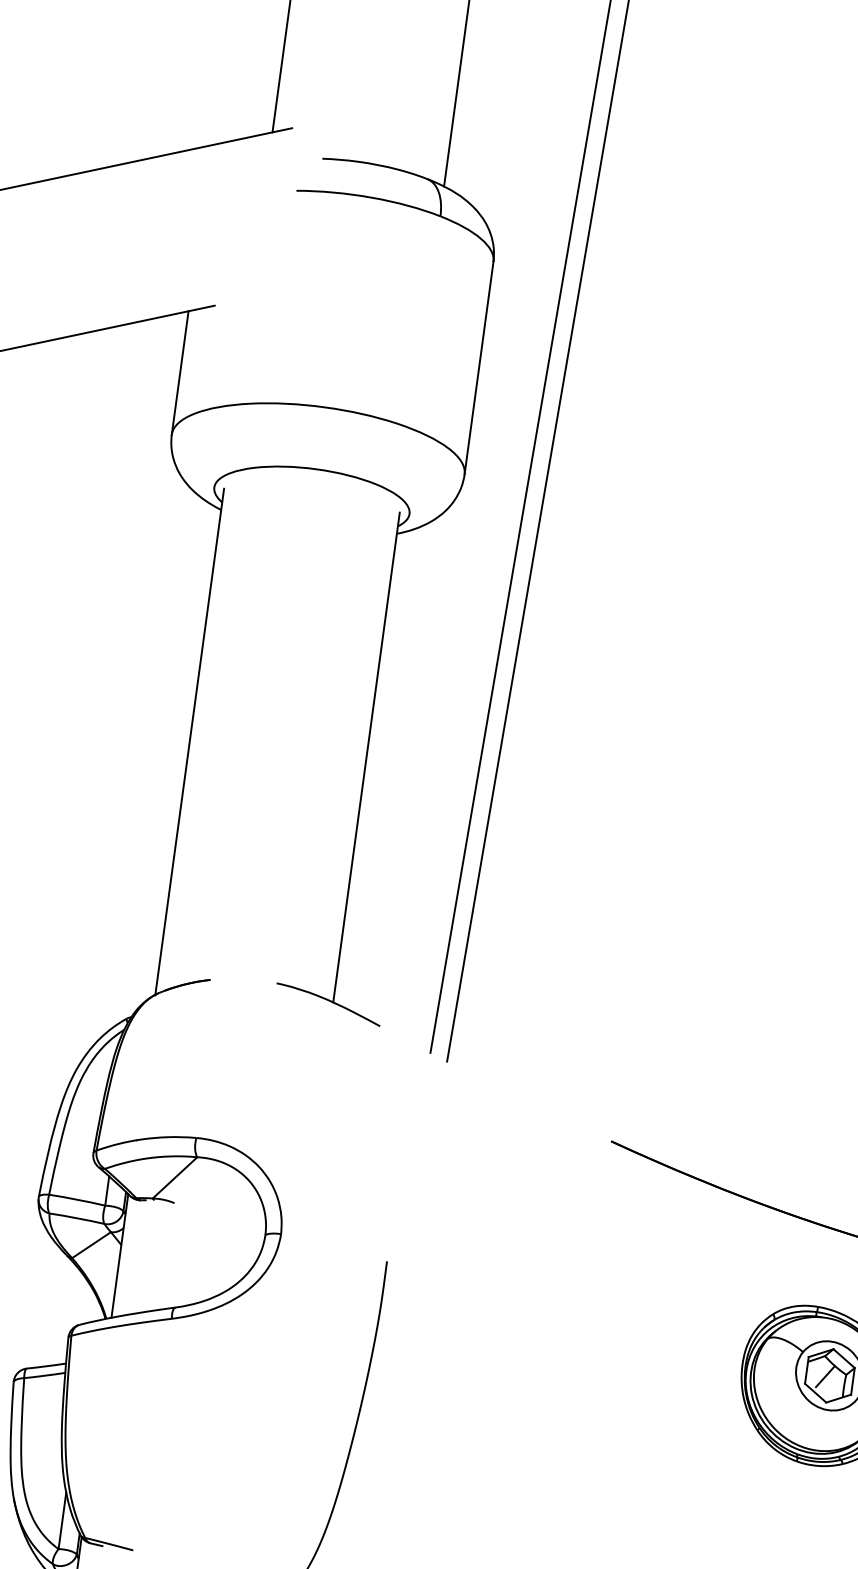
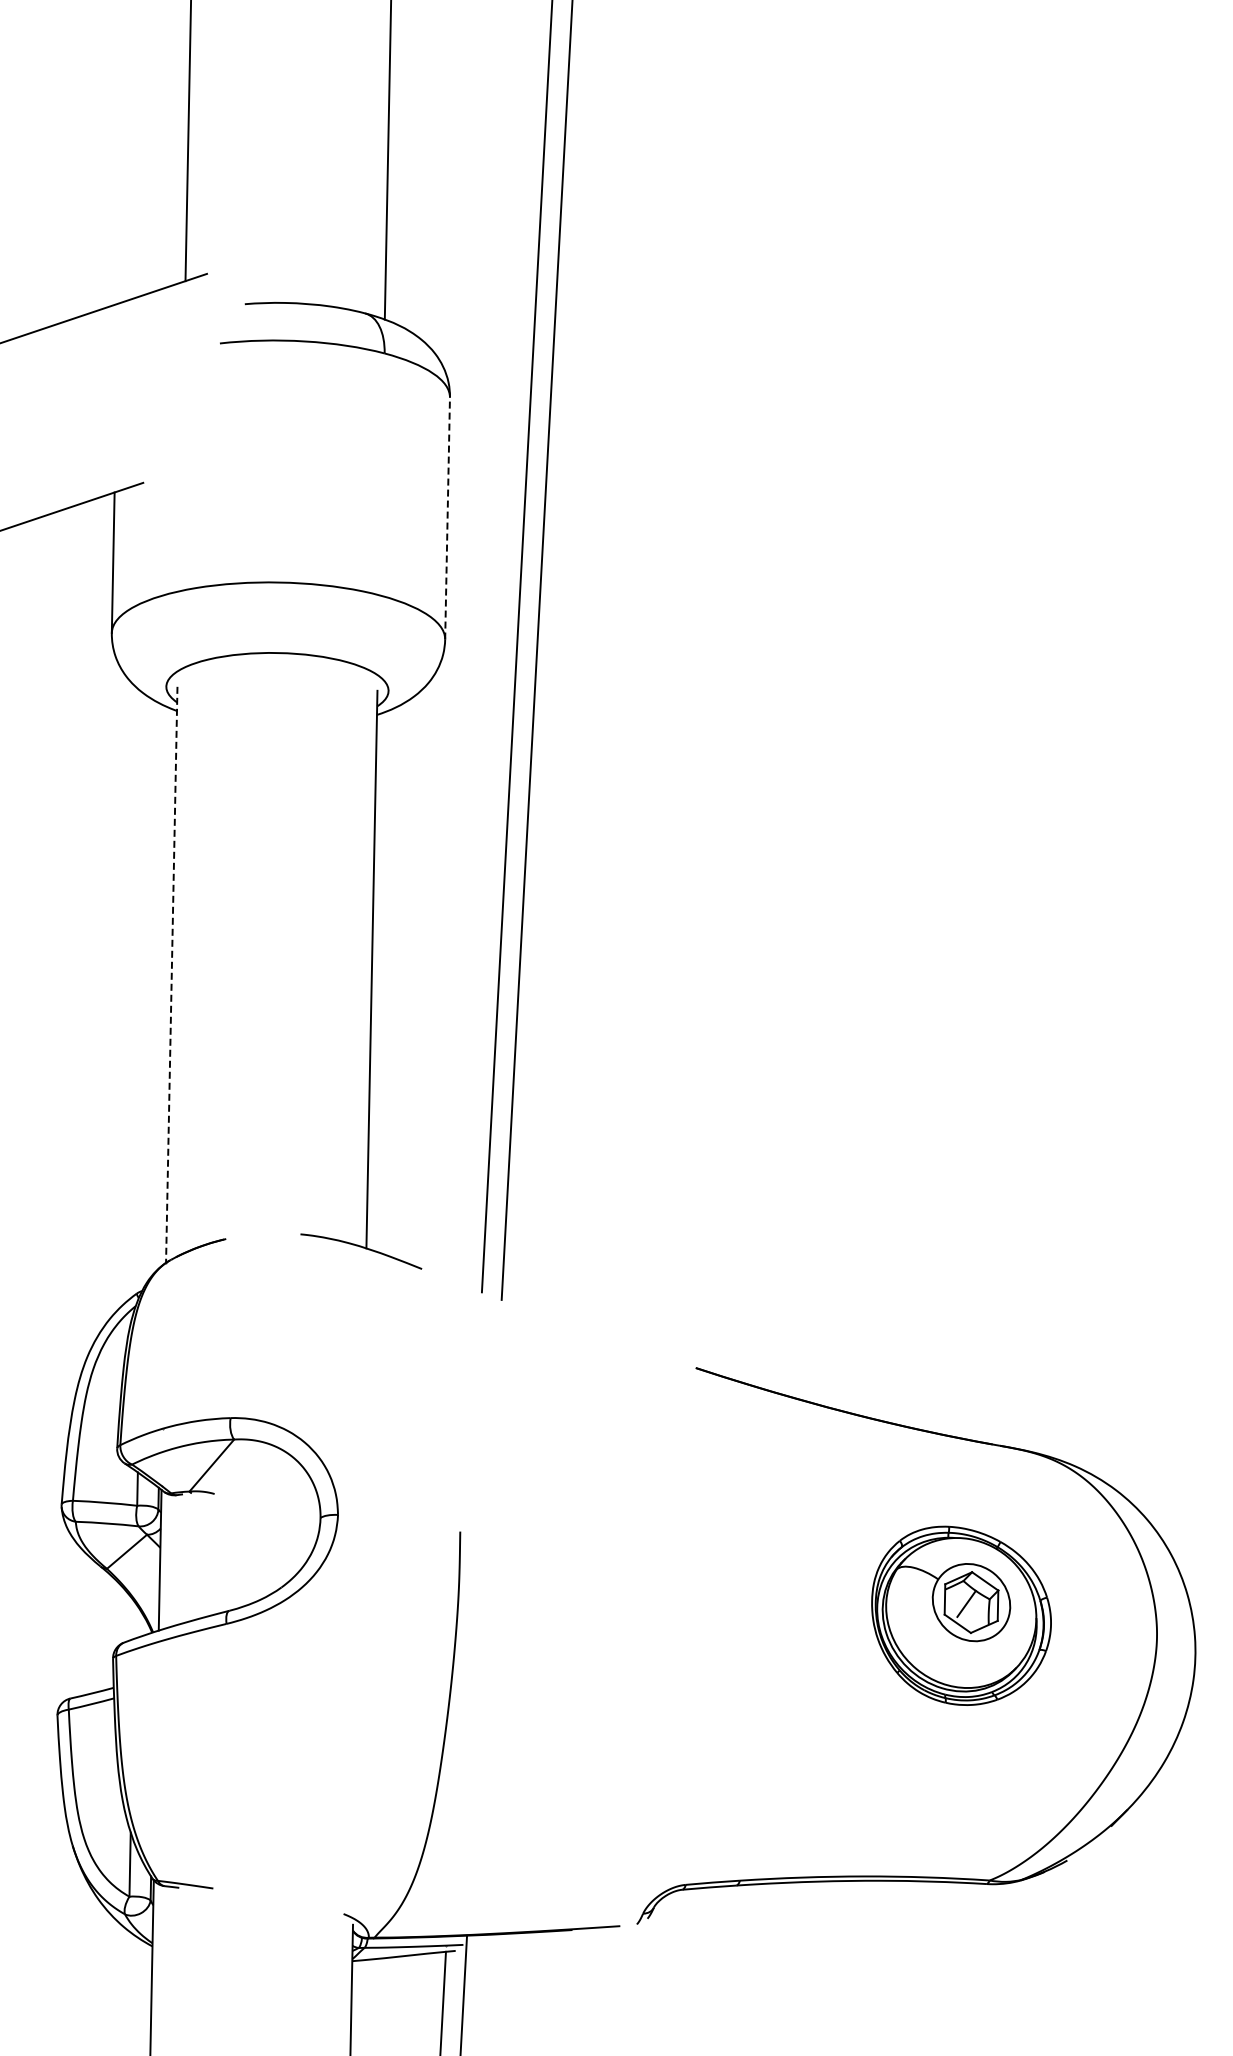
line: (478, 368) -> (447, 518), solid -> dashed
line: (189, 742) -> (171, 975), solid -> dashed

